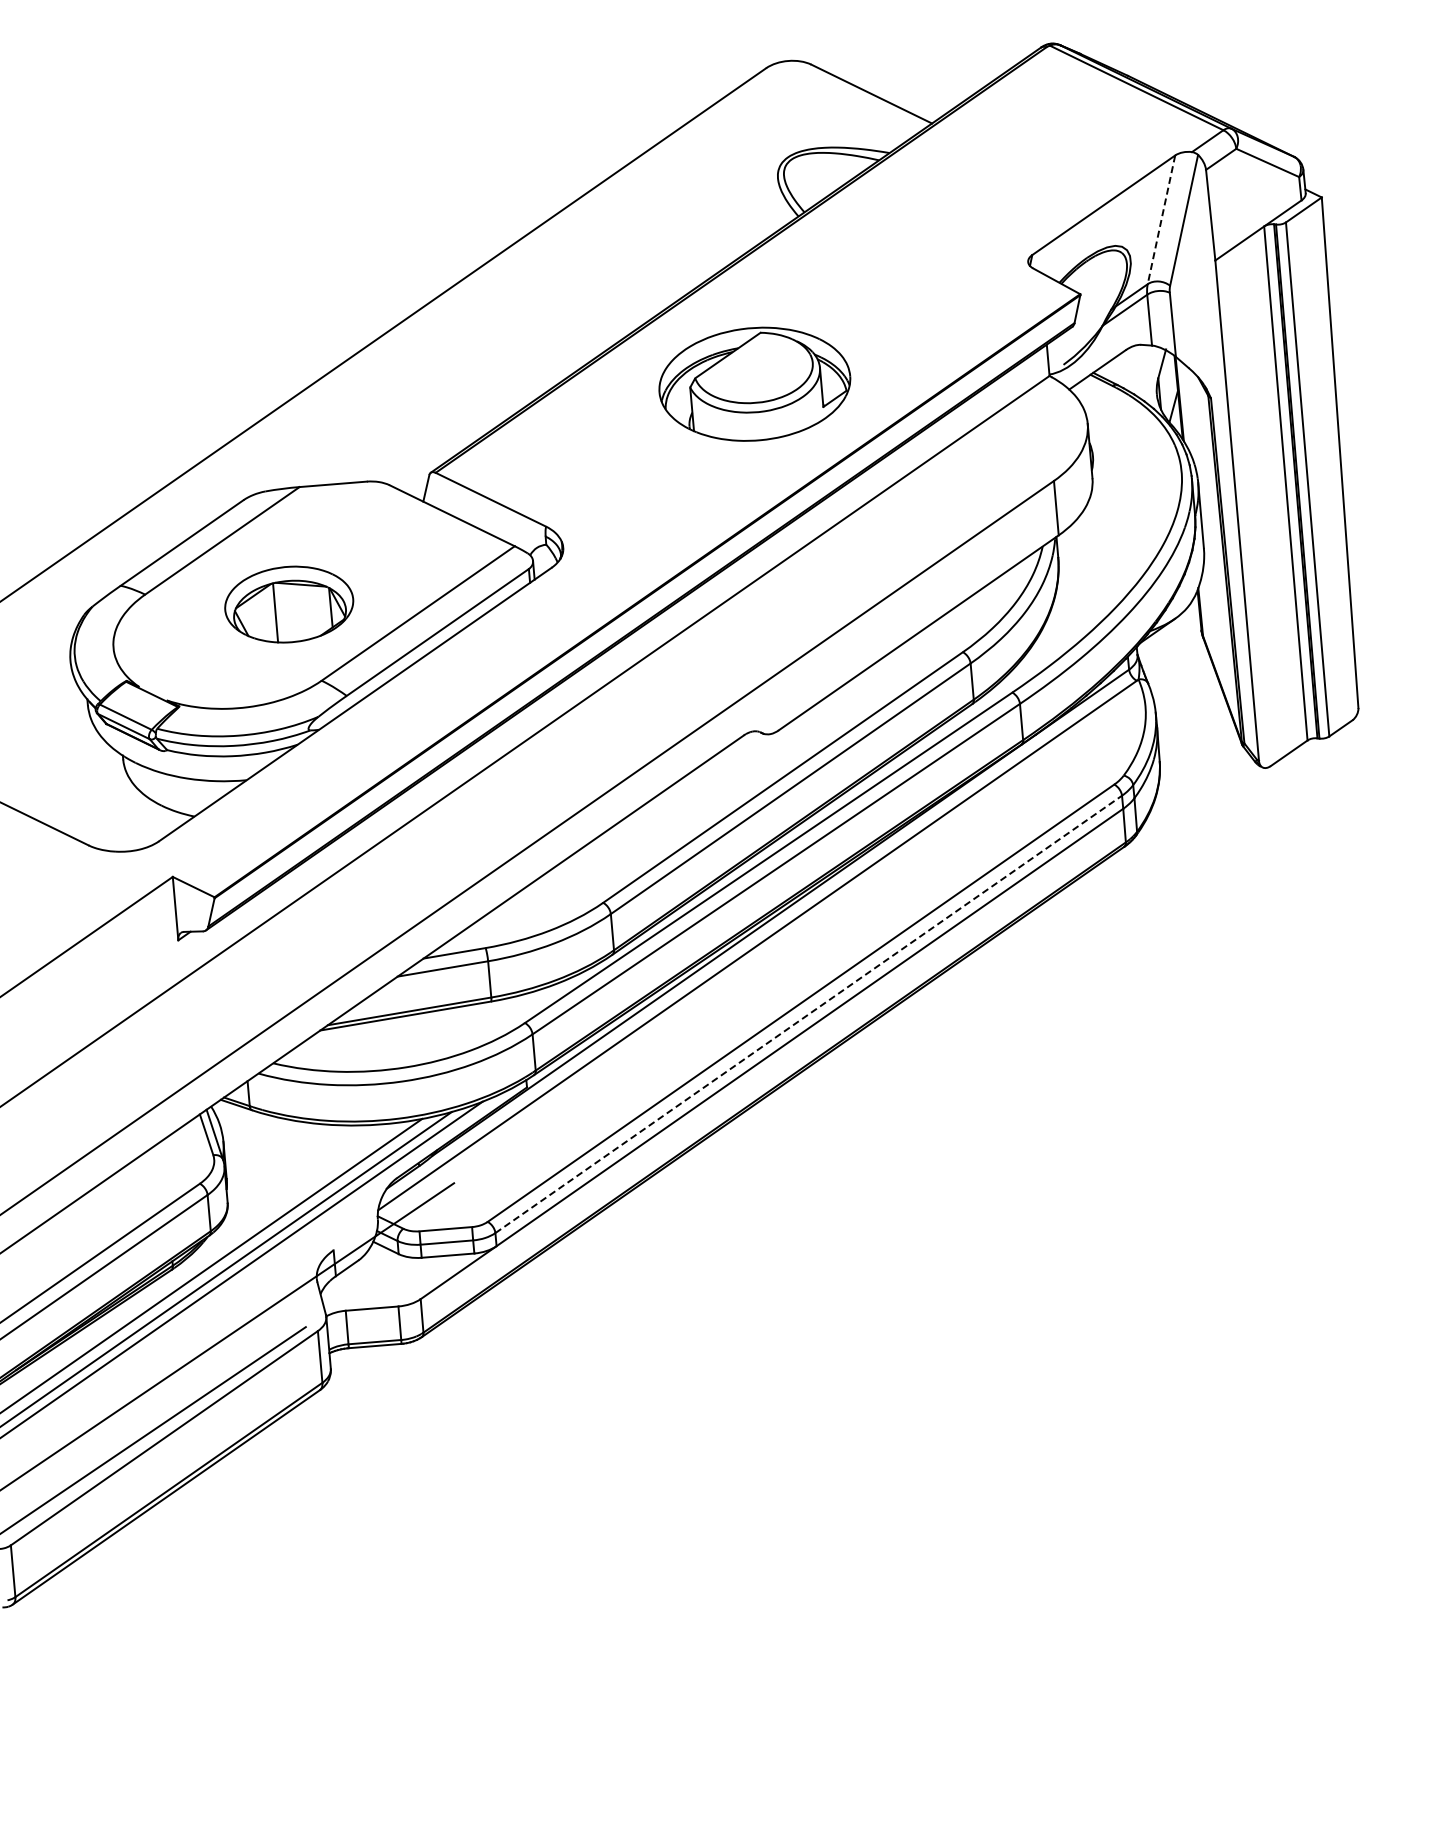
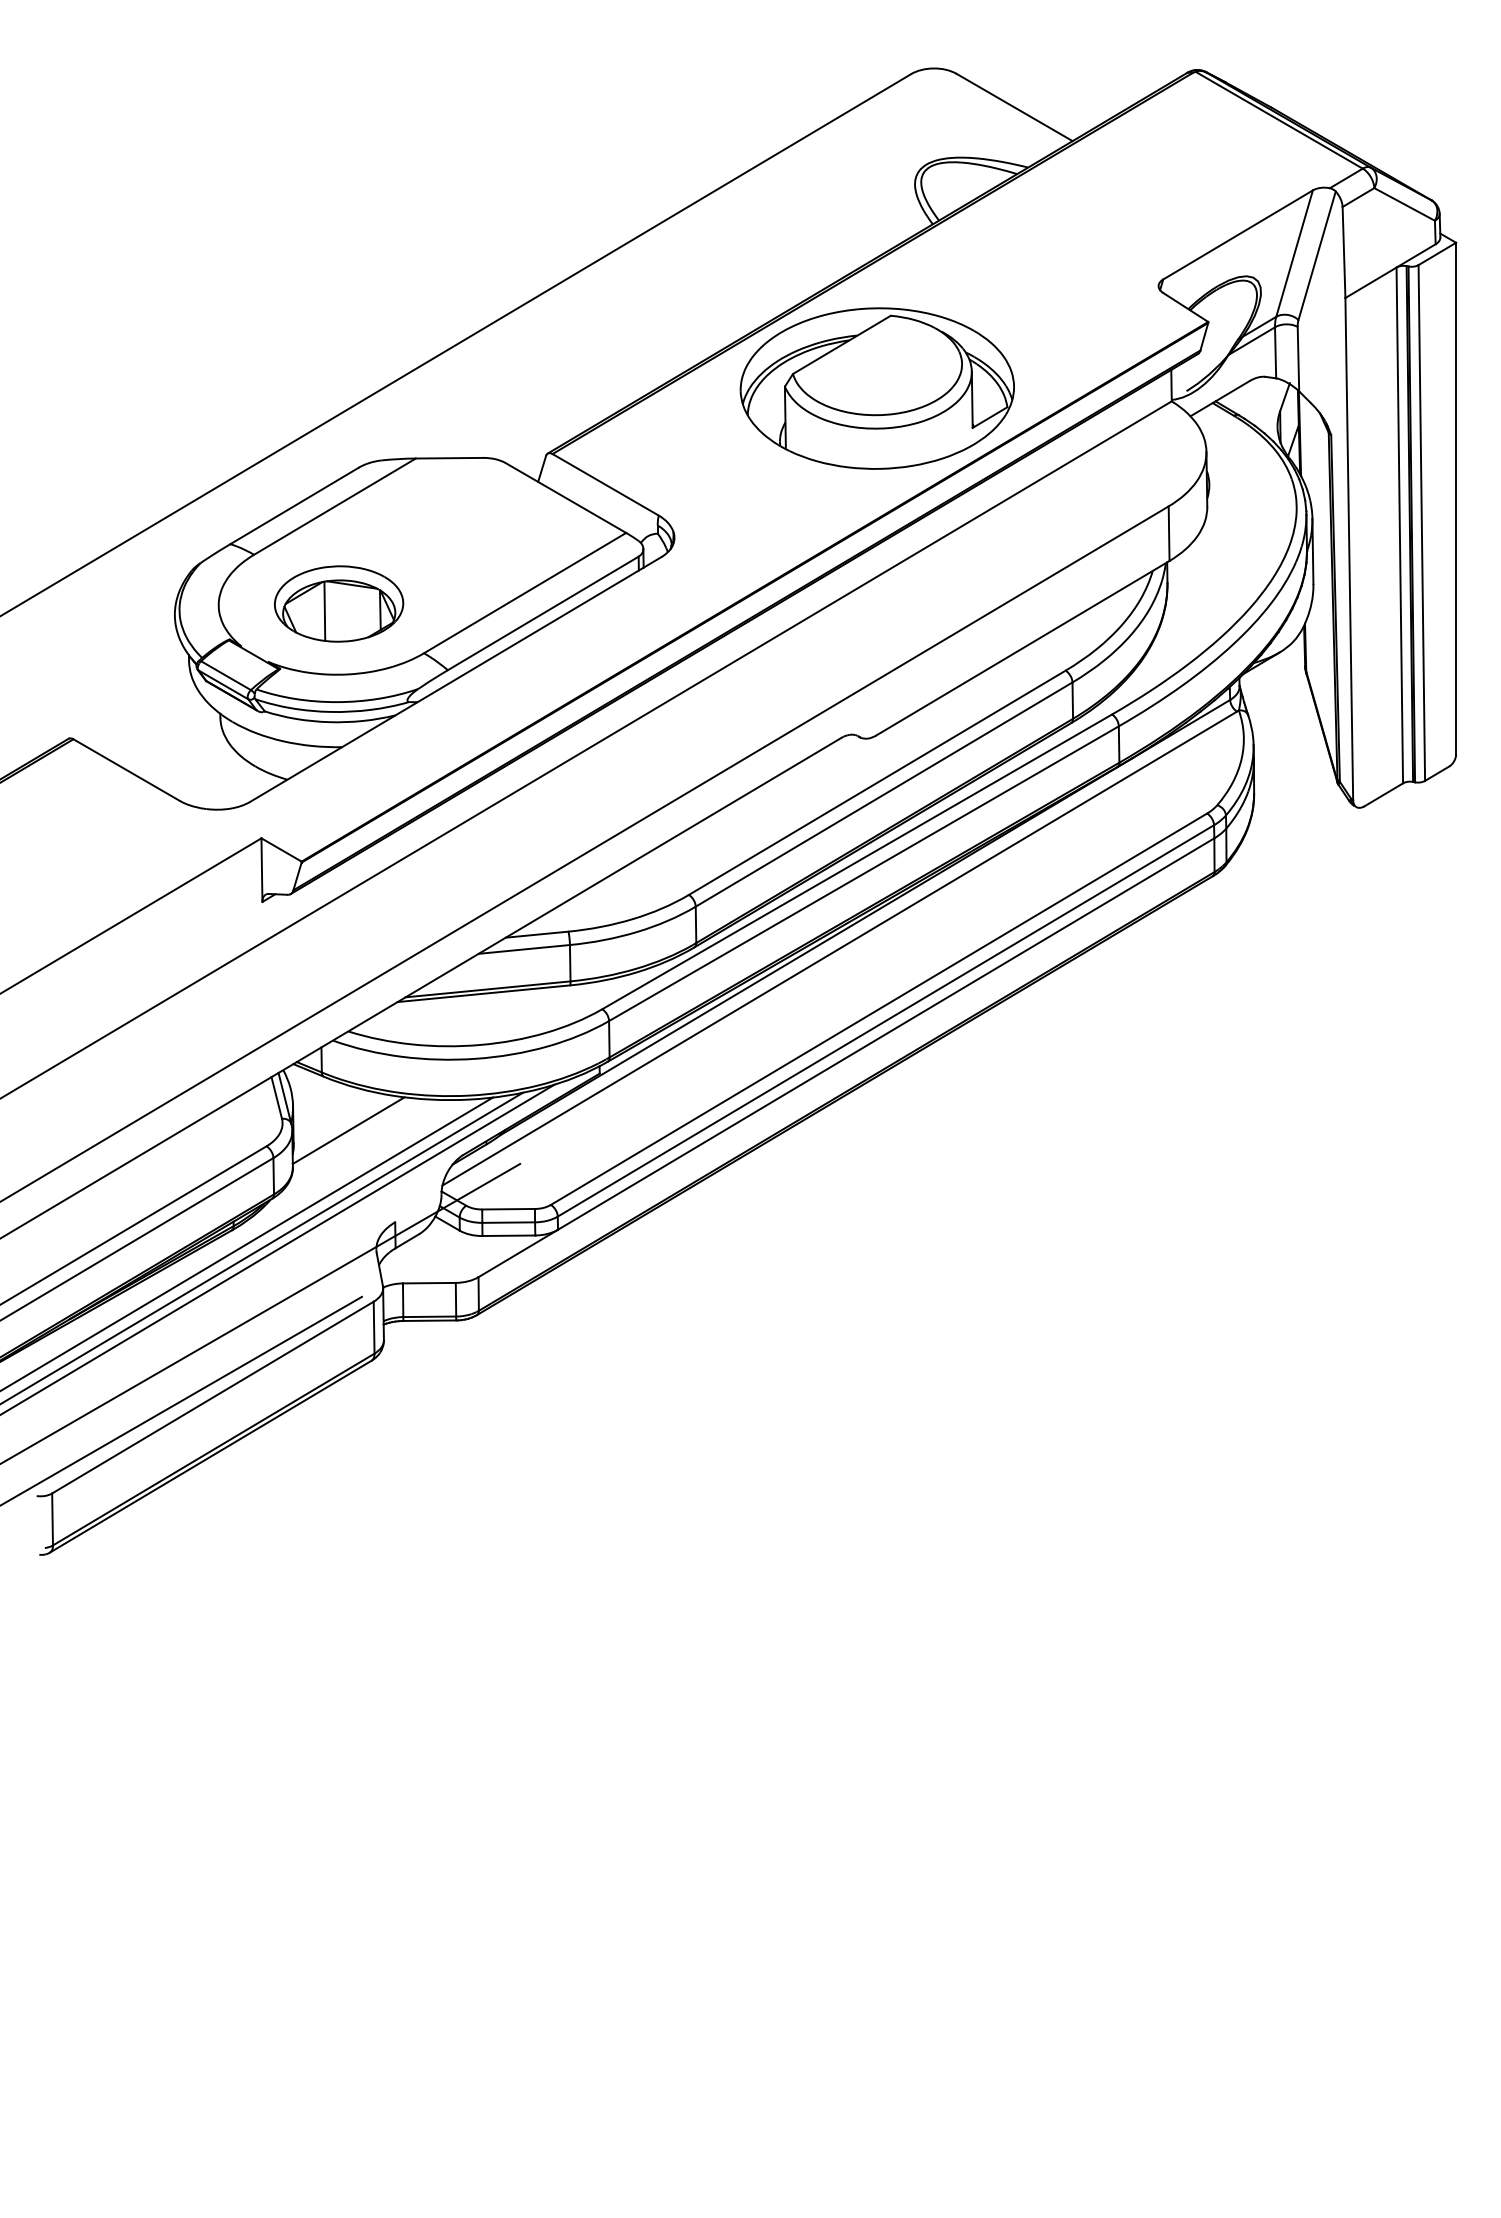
line: (1161, 219) -> (1294, 253), dashed -> solid
part: (754, 384) -> (876, 388), size x1.43
part: (289, 604) -> (339, 603), moved
line: (809, 1013) -> (886, 1020), dashed -> solid
line: (280, 1162) -> (348, 1130), added

